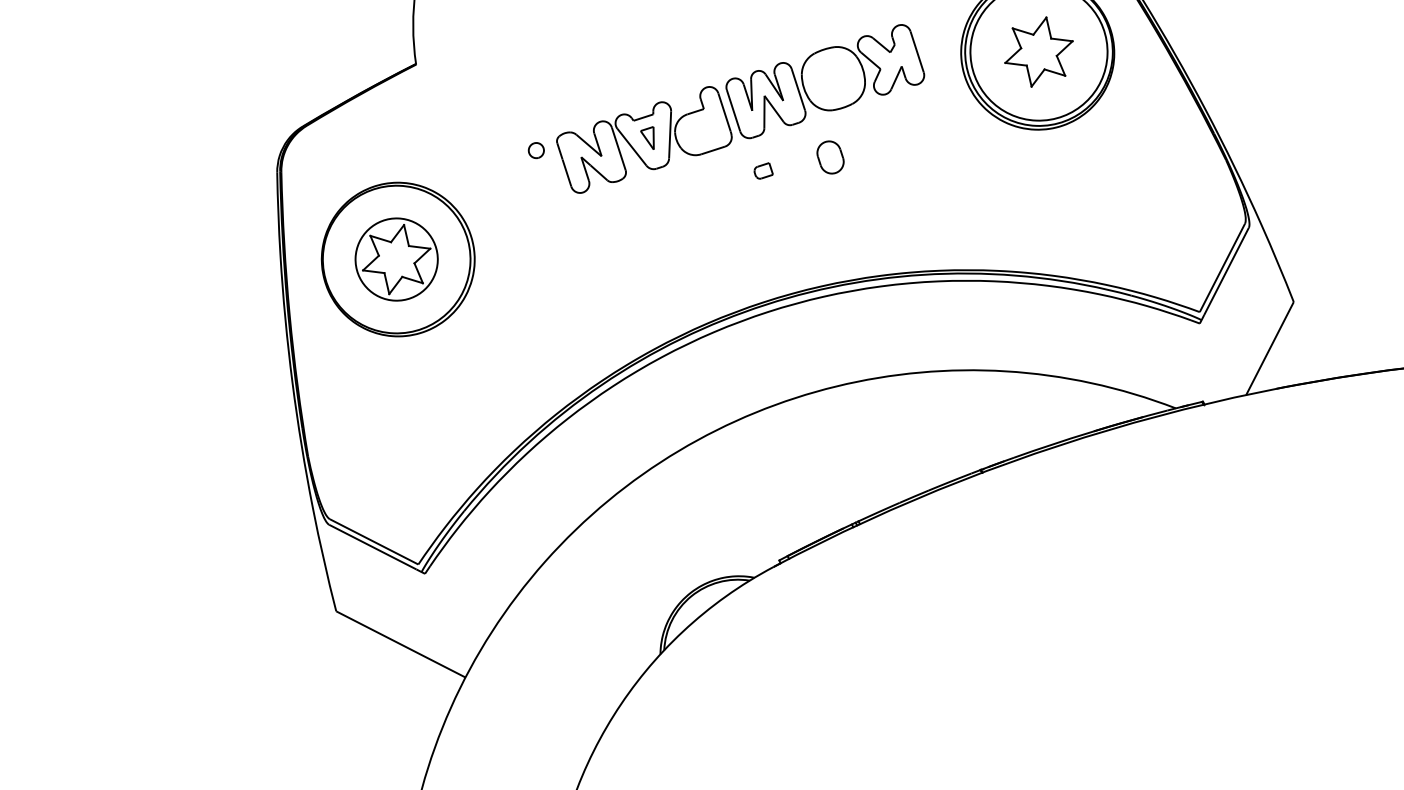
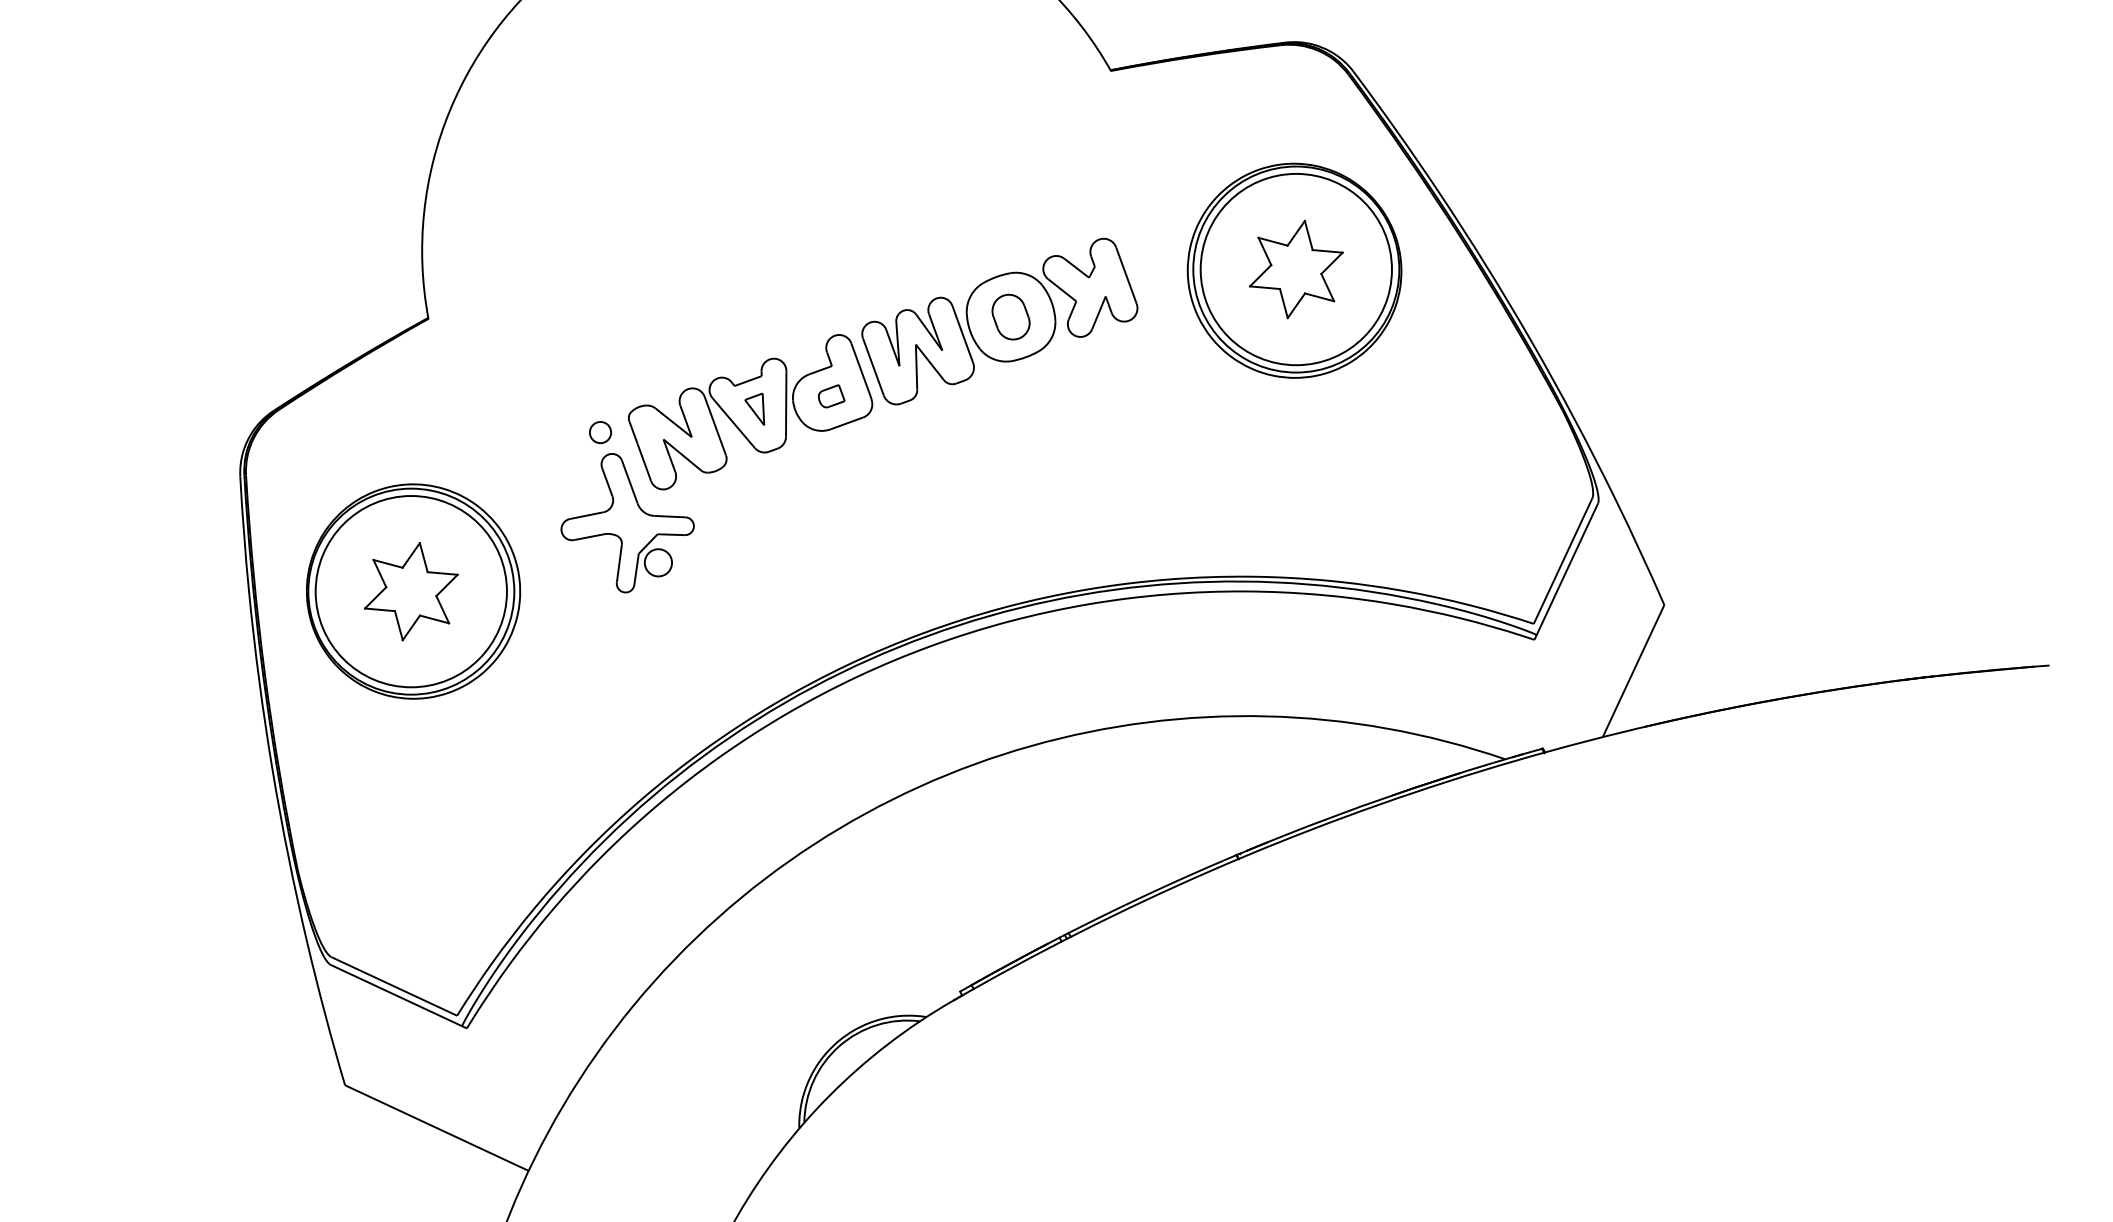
part: (830, 157) -> (1010, 316), moved
part: (763, 171) -> (831, 396), moved
part: (553, 216) -> (627, 523), added
circle: (396, 259) -> (410, 591), size x1.67

